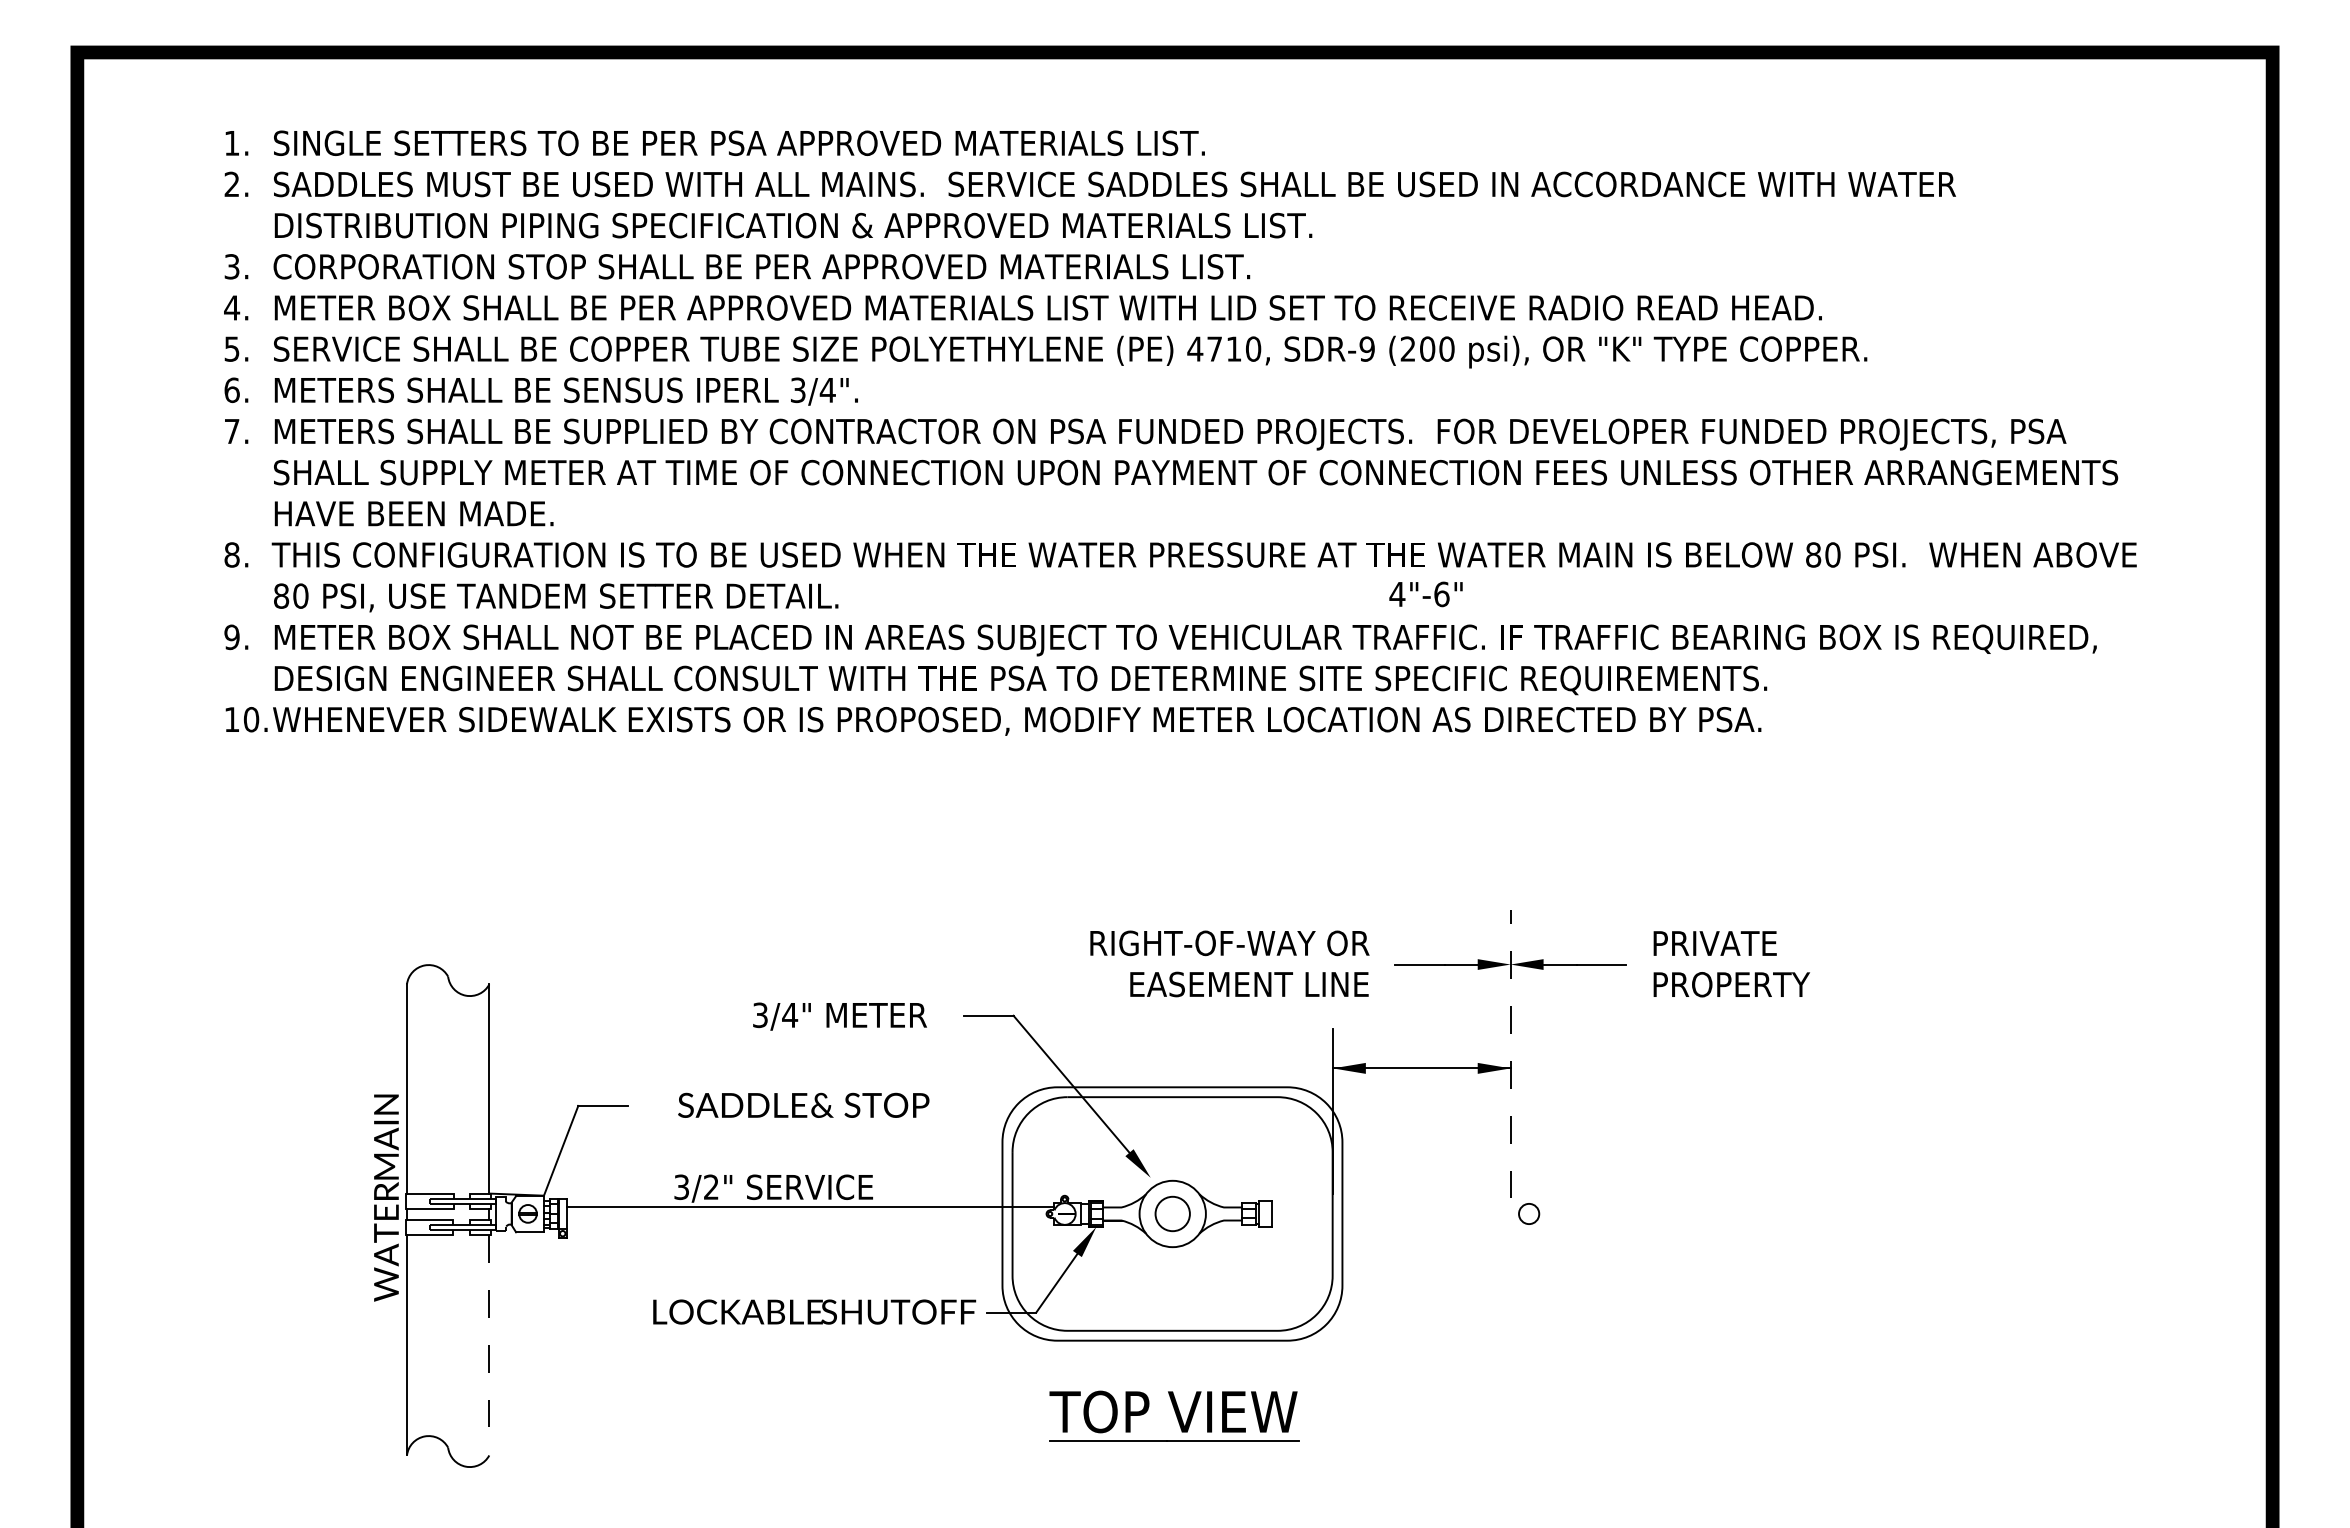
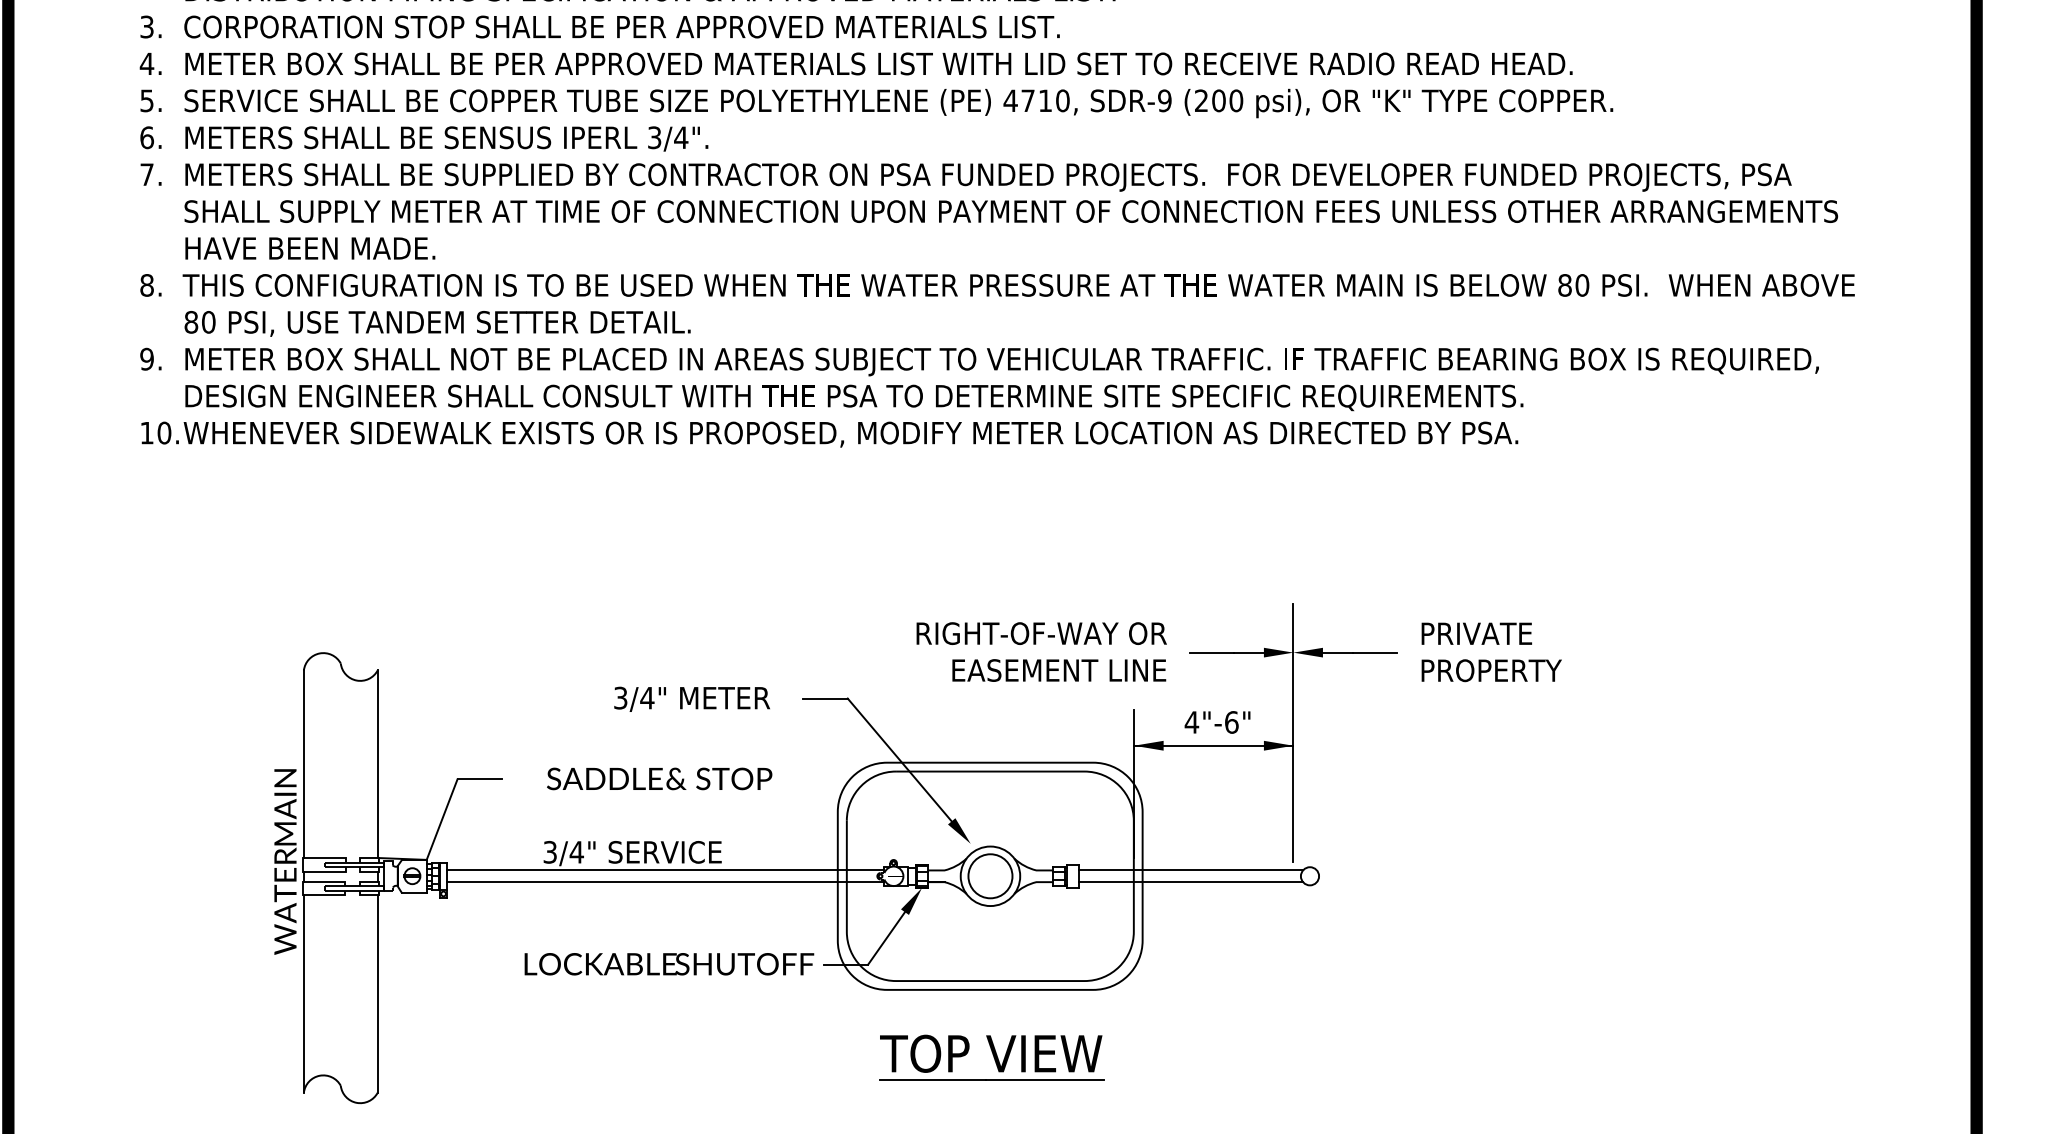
text: (1425, 594) -> (1217, 722), moved
line: (1510, 1054) -> (1293, 733), dashed -> solid
text: (711, 1186) -> (576, 851), 3/2" -> 3/4"
line: (1396, 1207) -> (1191, 870), added
circle: (1172, 1213) -> (990, 875), size x1.43
line: (810, 1220) -> (665, 882), added
line: (1396, 1220) -> (1191, 882), added
line: (489, 1345) -> (377, 994), dashed -> solid

